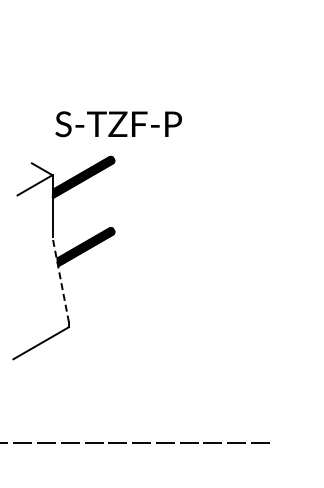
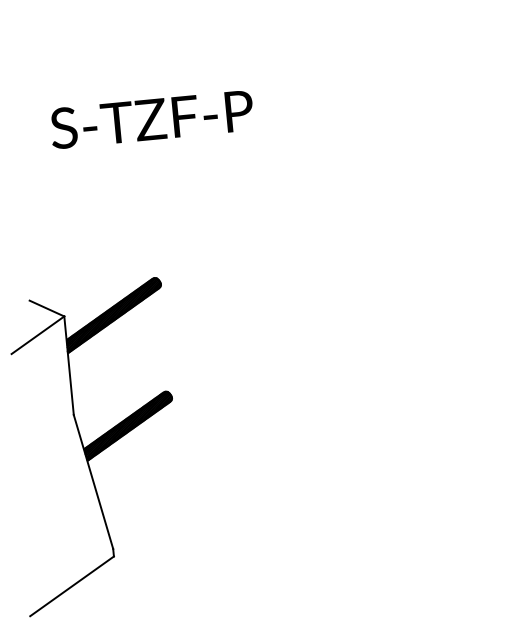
text: (118, 124) -> (151, 120), moved
line: (60, 279) -> (93, 481), dashed -> solid

